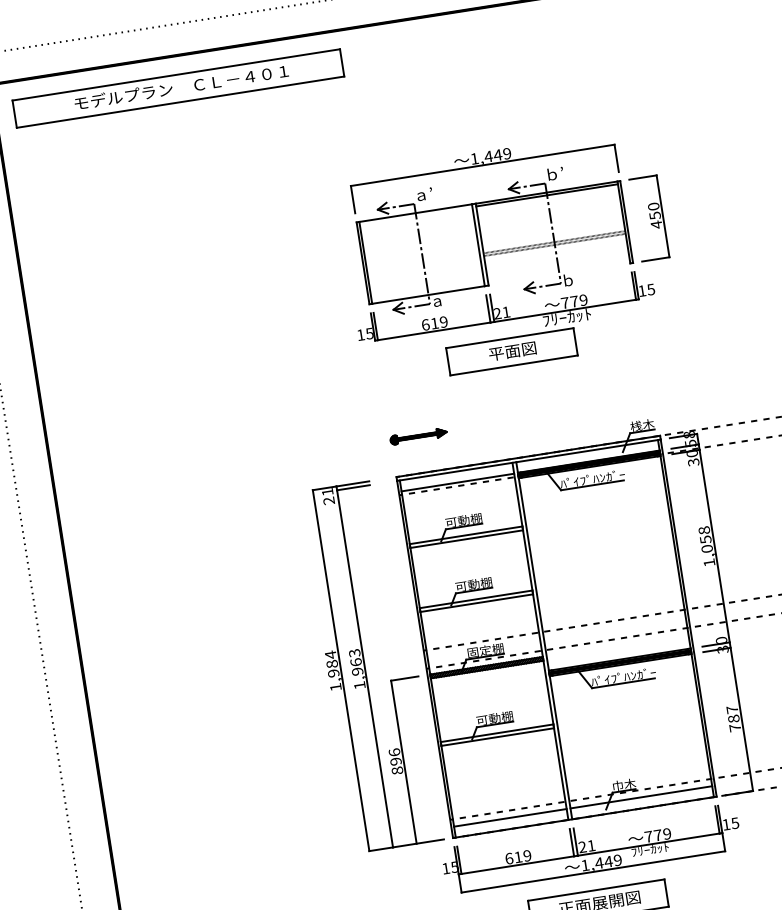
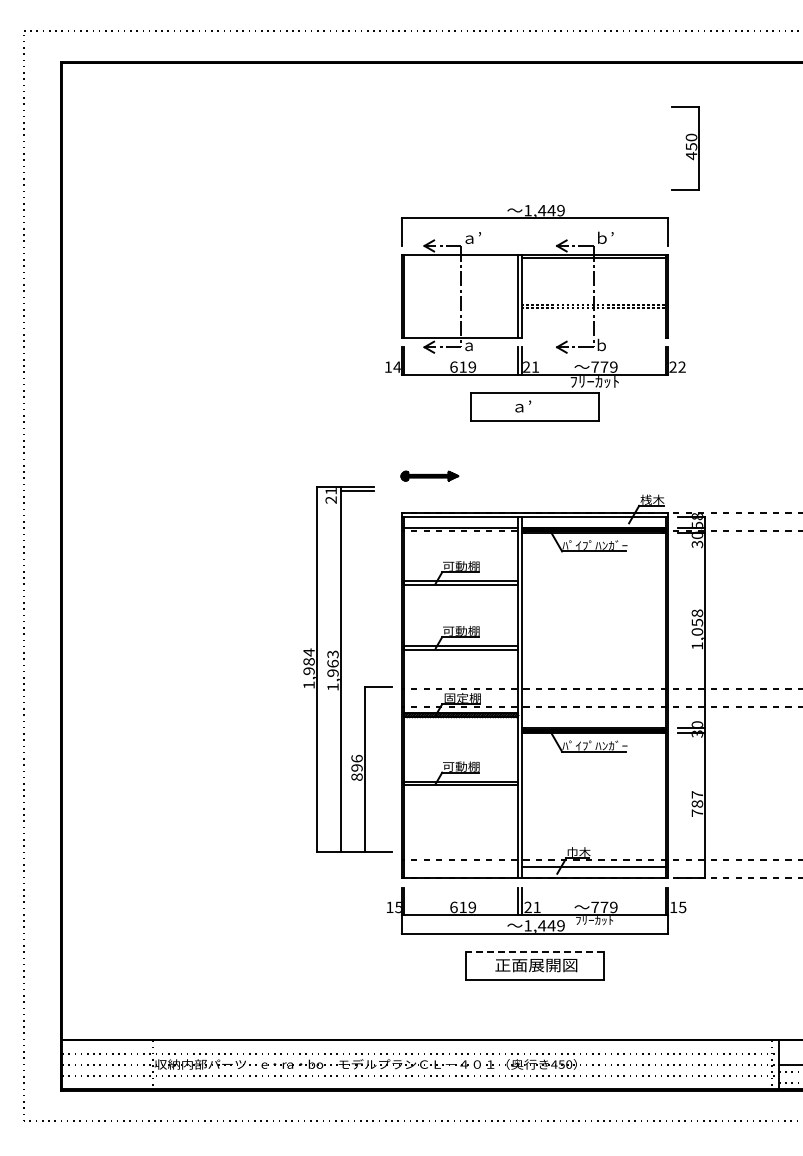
part: (177, 88) -> (245, 95), removed
part: (649, 218) -> (685, 148), moved
text: (646, 289) -> (677, 366), 15 -> 22
text: (368, 333) -> (396, 366), 15 -> 14
text: (512, 351) -> (535, 406), 平面図 -> ａ’
part: (371, 665) -> (347, 669), moved
line: (510, 818) -> (461, 867), removed
line: (595, 889) -> (534, 951), solid -> dashed

